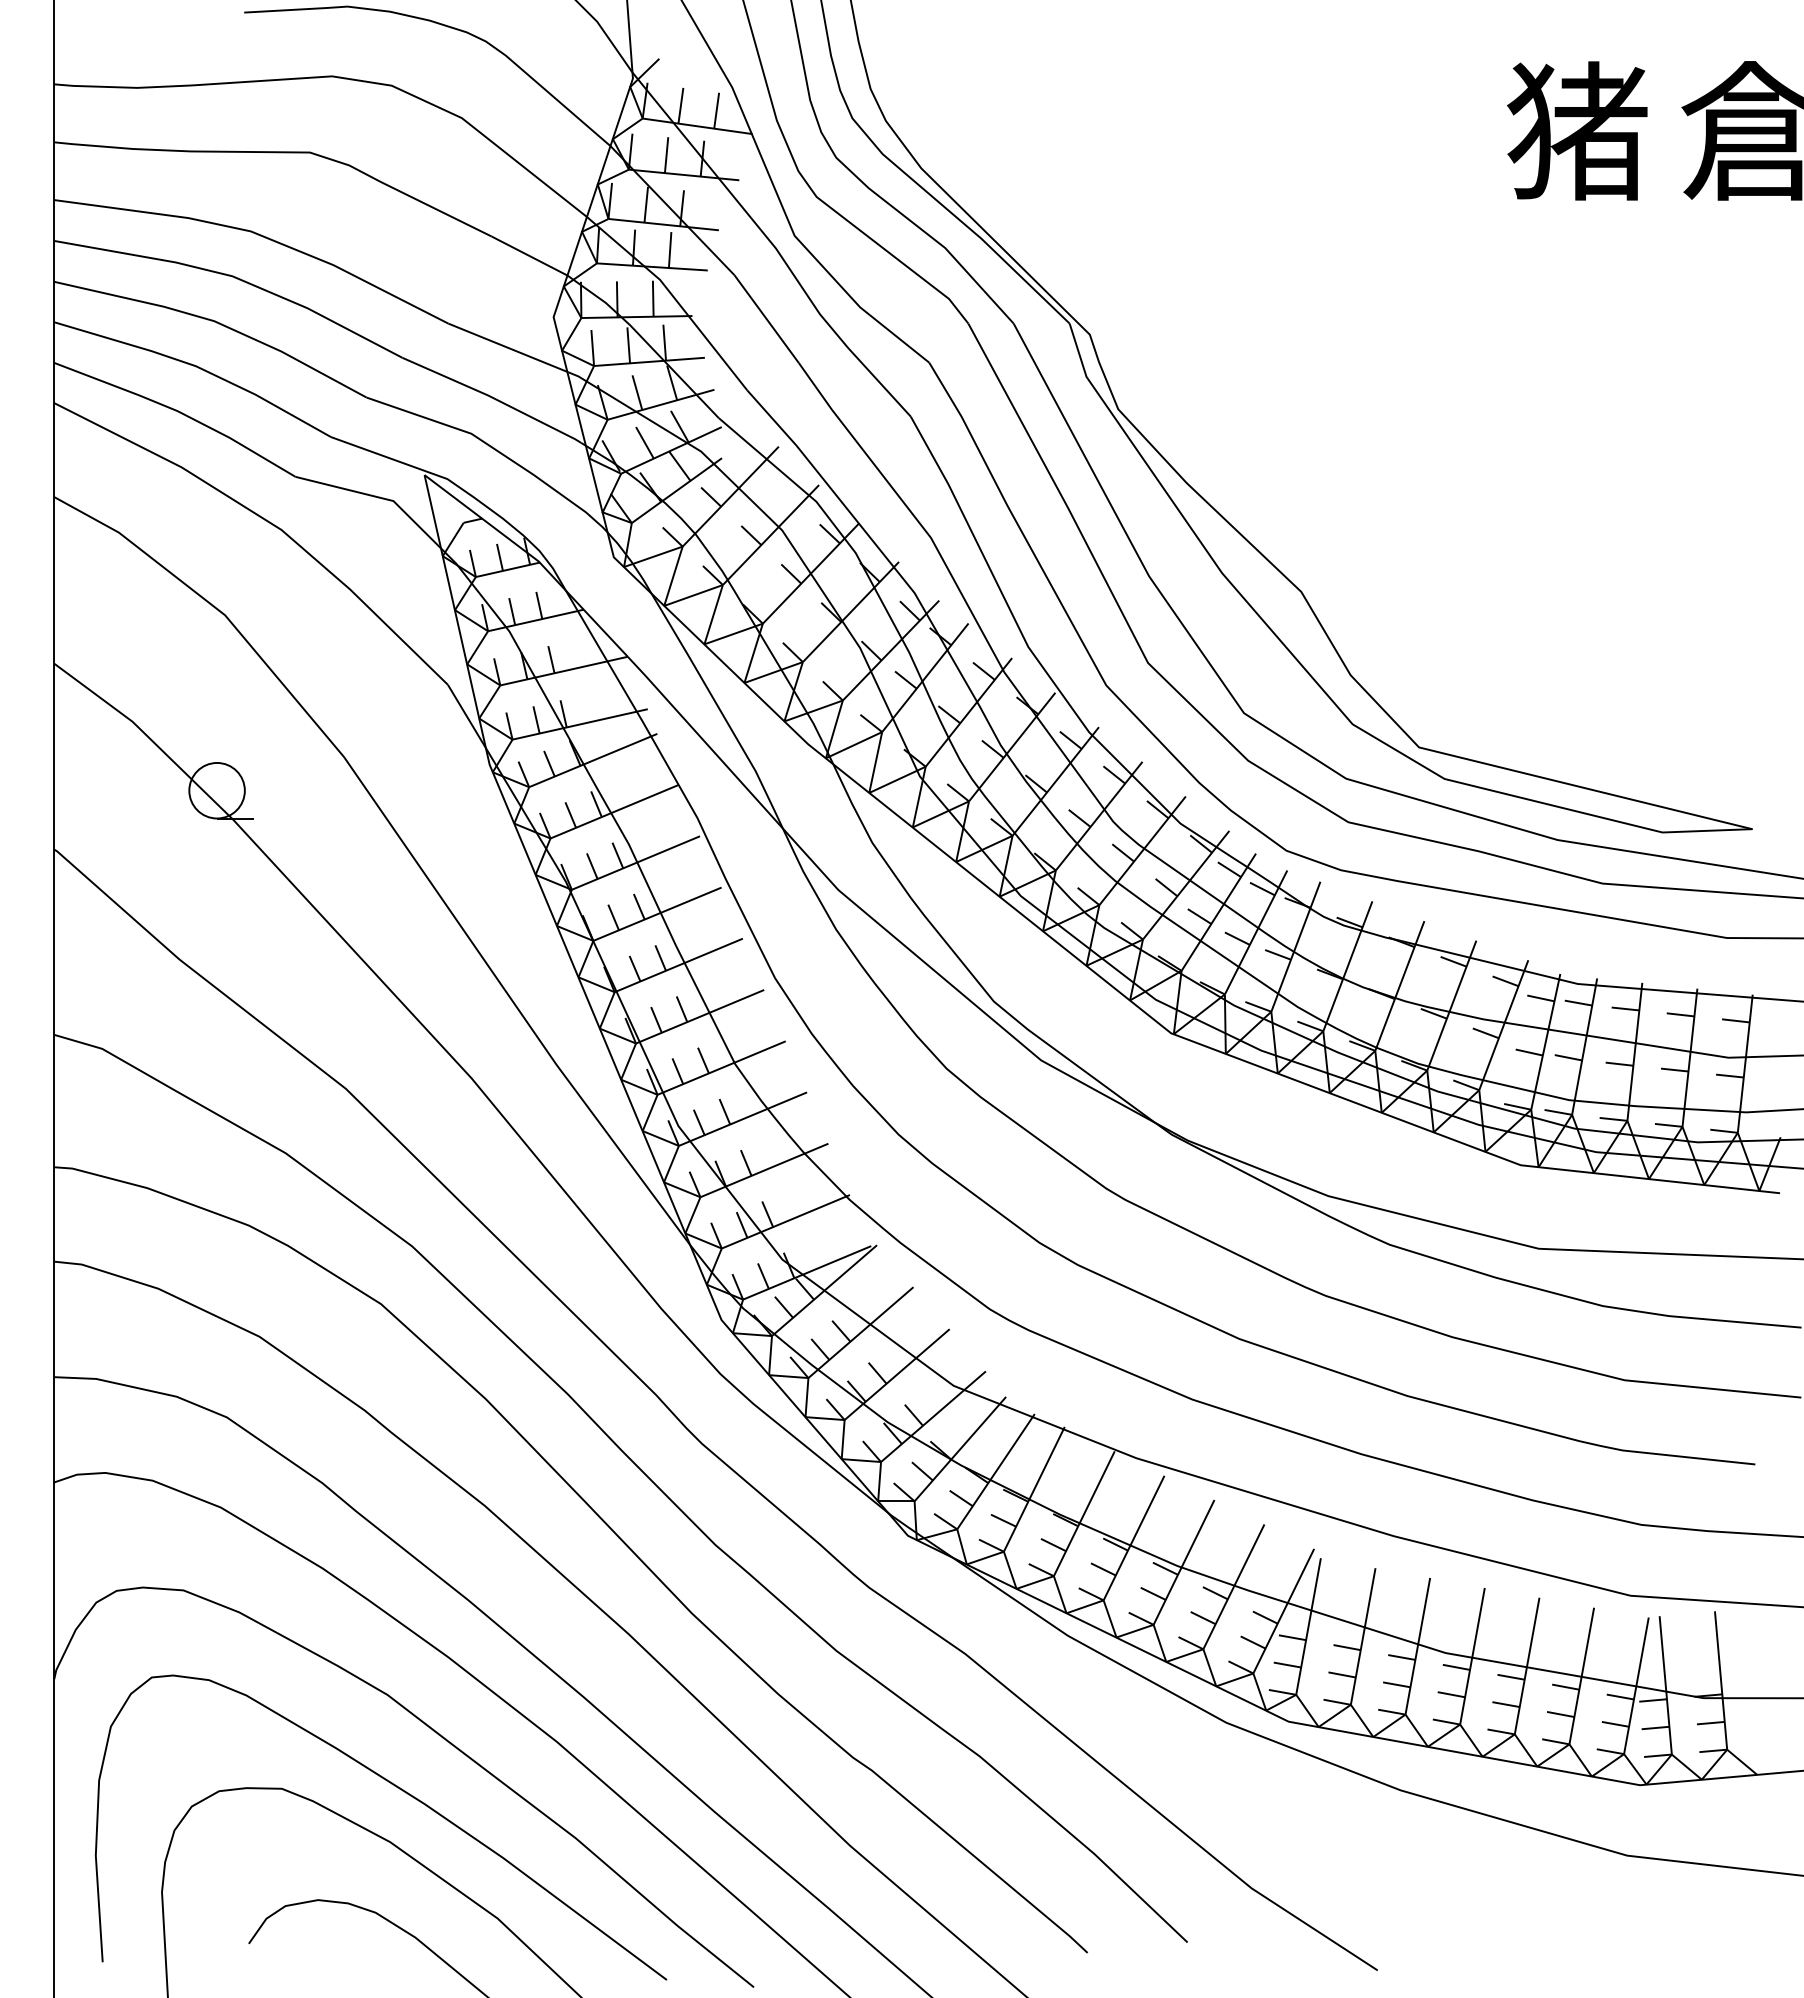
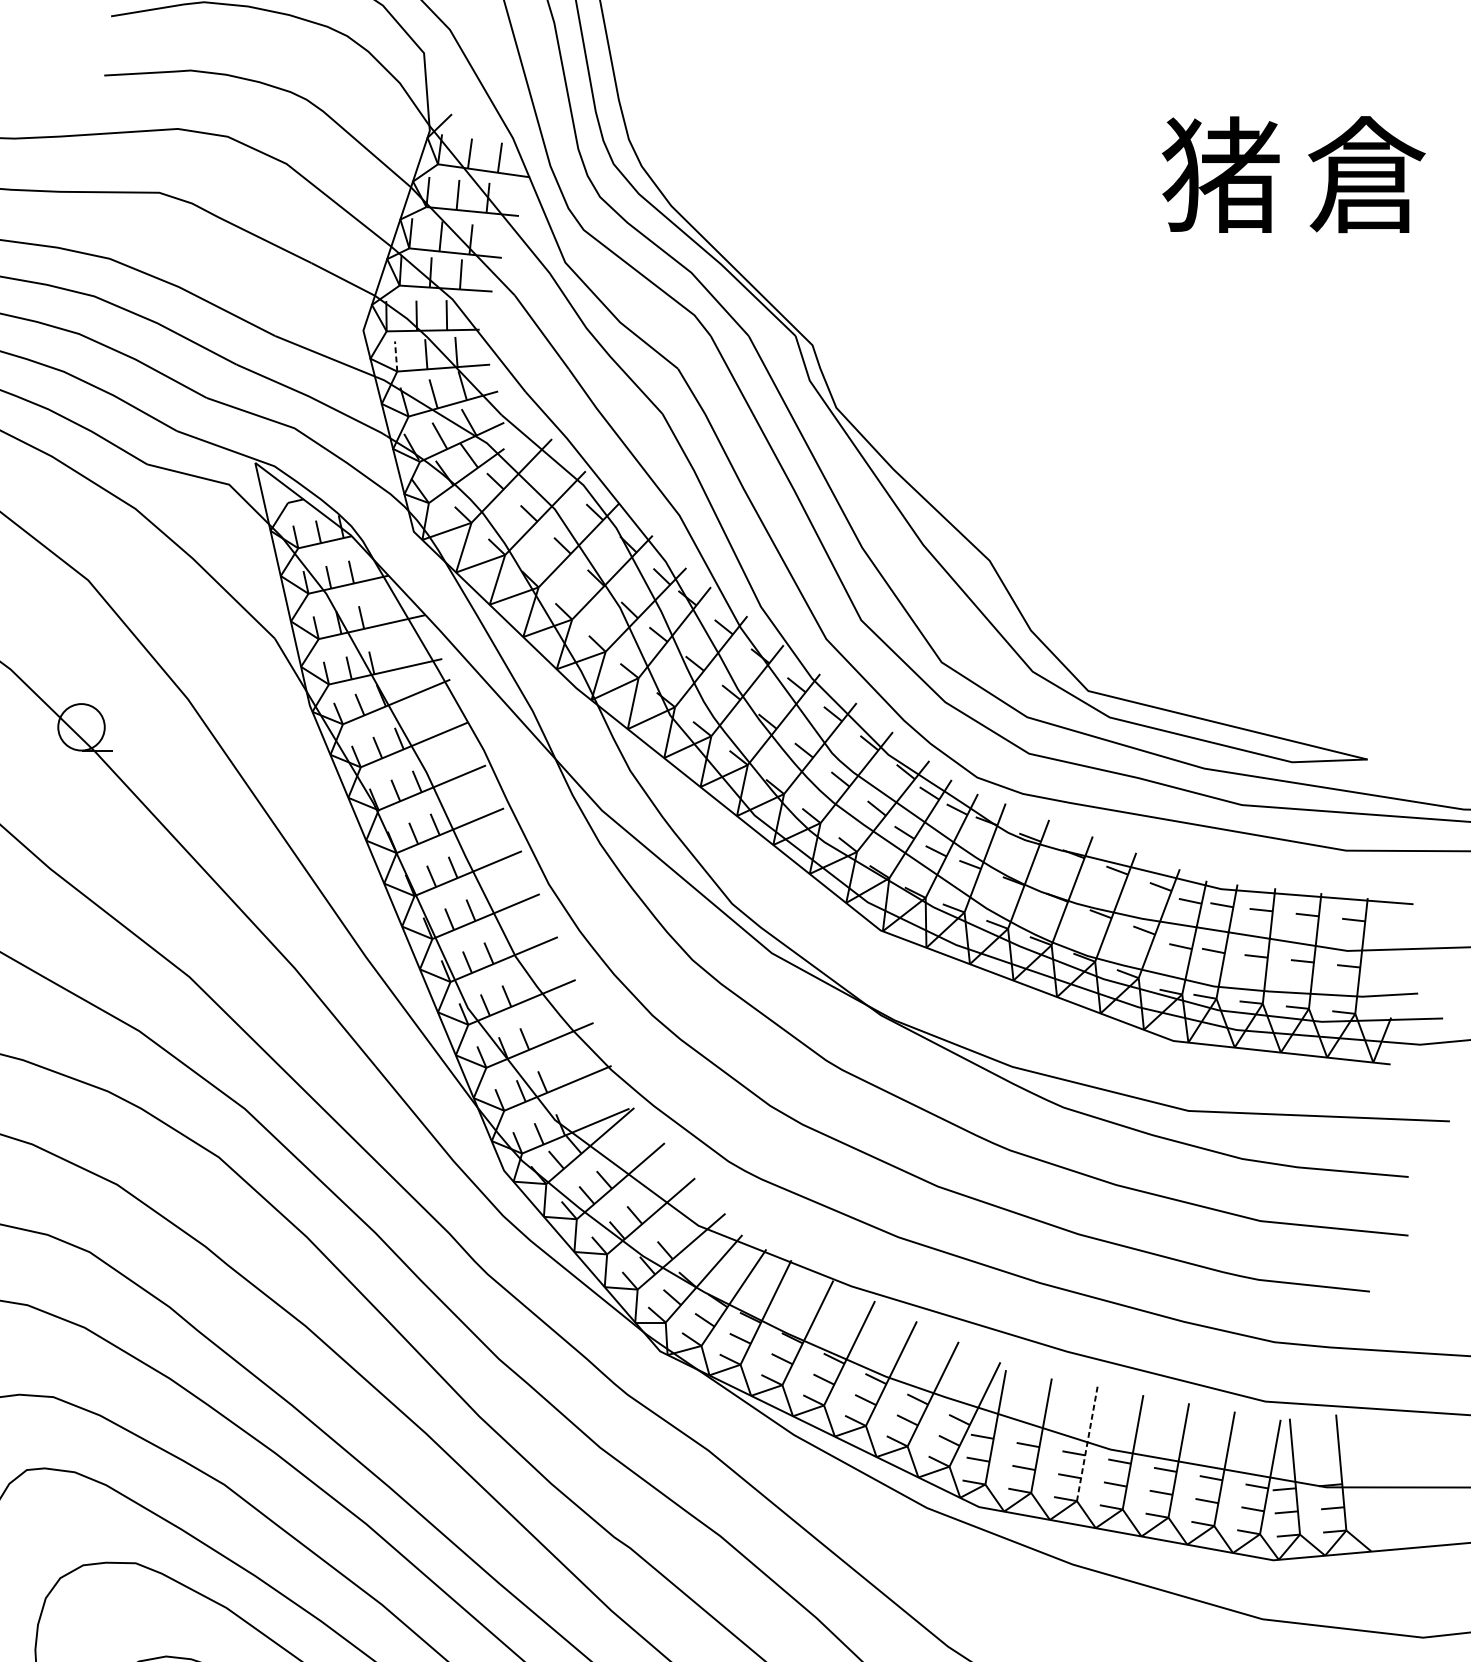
line: (592, 347) -> (395, 356), solid -> dashed
line: (1417, 1646) -> (1086, 1444), solid -> dashed

